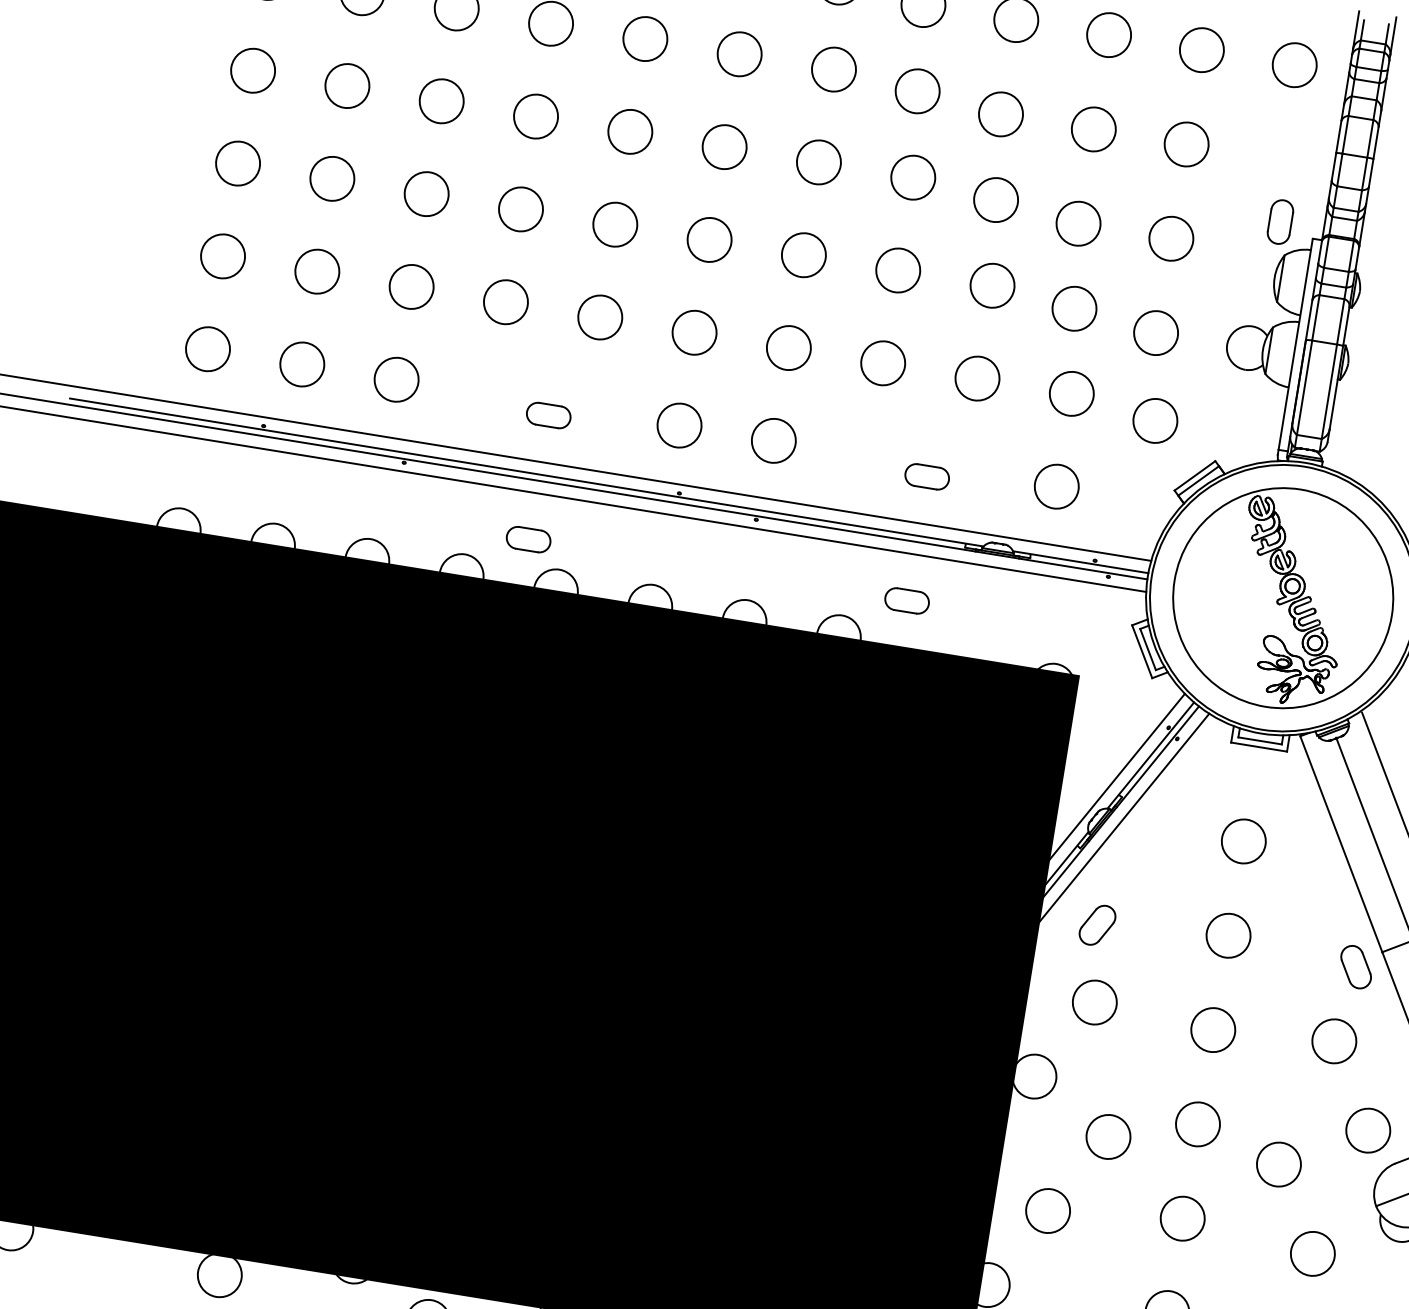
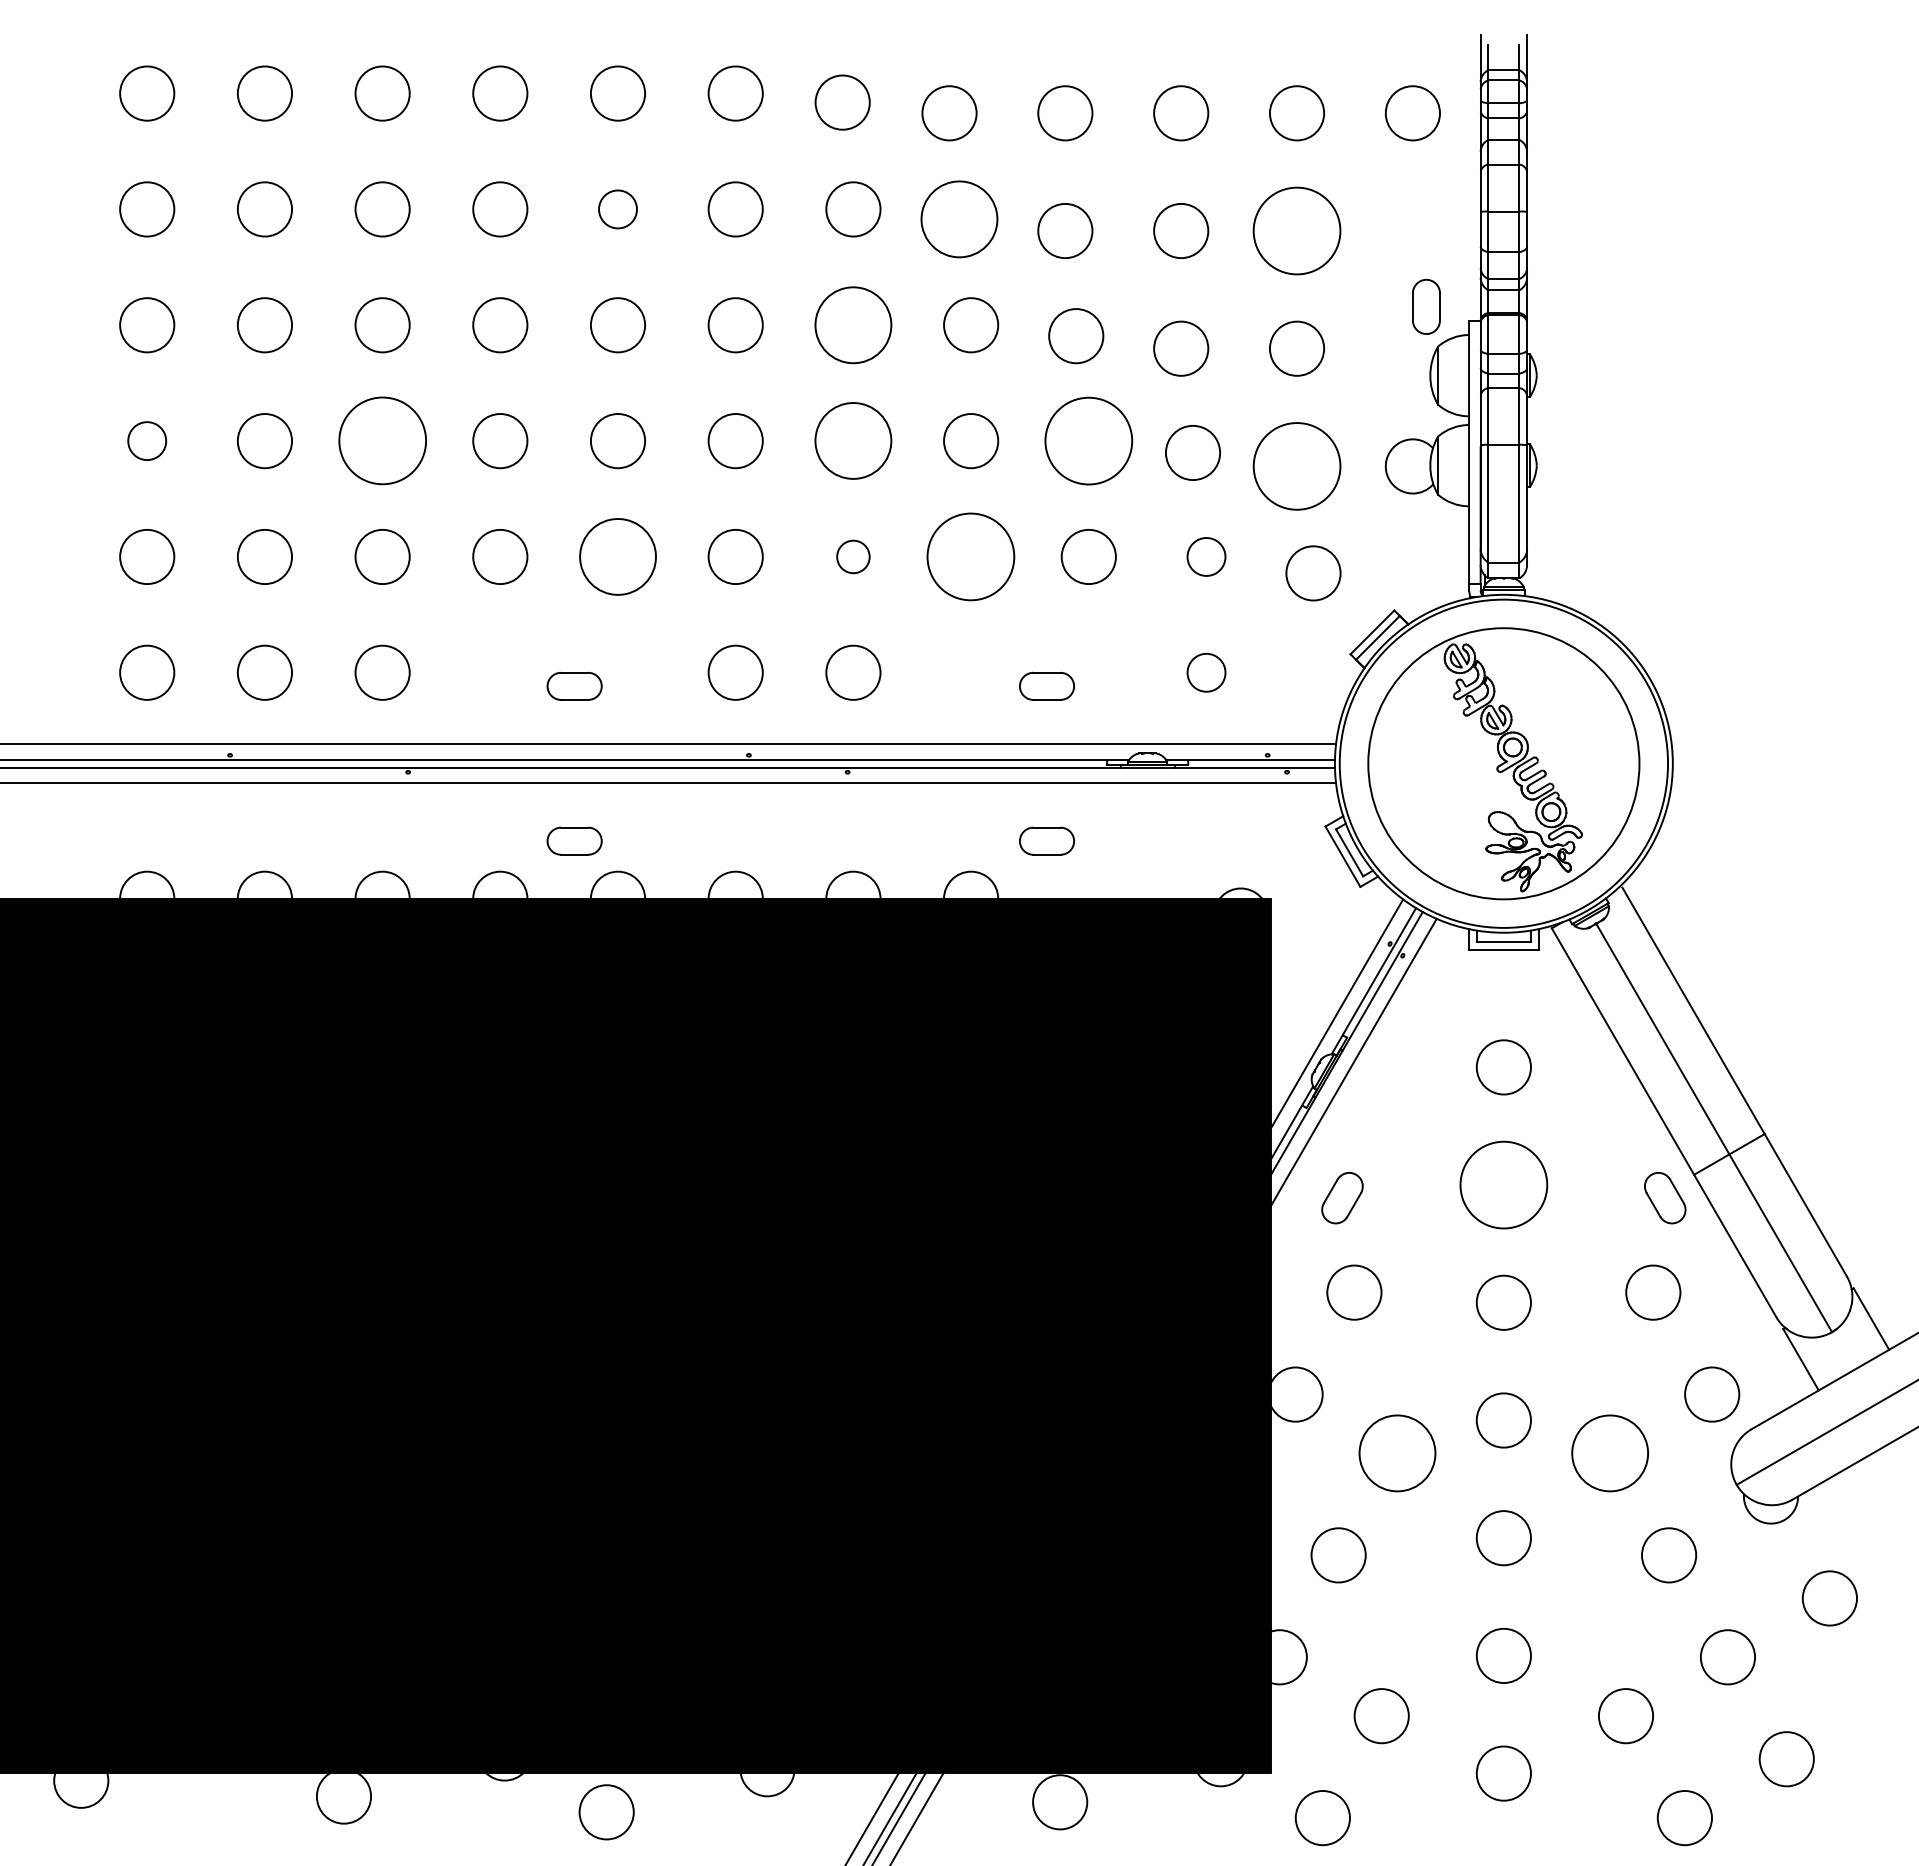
circle: (644, 39) -> (617, 209), size x0.7
circle: (917, 91) -> (959, 219), size x1.4
circle: (1186, 143) -> (1296, 230), size x1.6
circle: (818, 162) -> (853, 325), size x1.4
circle: (238, 163) -> (147, 441), size x0.7
circle: (426, 194) -> (382, 441), size x1.6
circle: (803, 255) -> (853, 441), size x1.4
circle: (992, 286) -> (1088, 441), size x1.6
circle: (599, 317) -> (617, 556), size x1.4
circle: (1155, 333) -> (1296, 466), size x1.6
circle: (789, 347) -> (853, 556), size x0.6
circle: (883, 363) -> (971, 556), size x1.6
circle: (1071, 393) -> (1206, 556), size x0.7
circle: (1056, 486) -> (1206, 672), size x0.7
circle: (1228, 936) -> (1503, 1185), size x1.6
circle: (1108, 1137) -> (1397, 1453), size x1.4
circle: (1279, 1164) -> (1610, 1453), size x1.4

